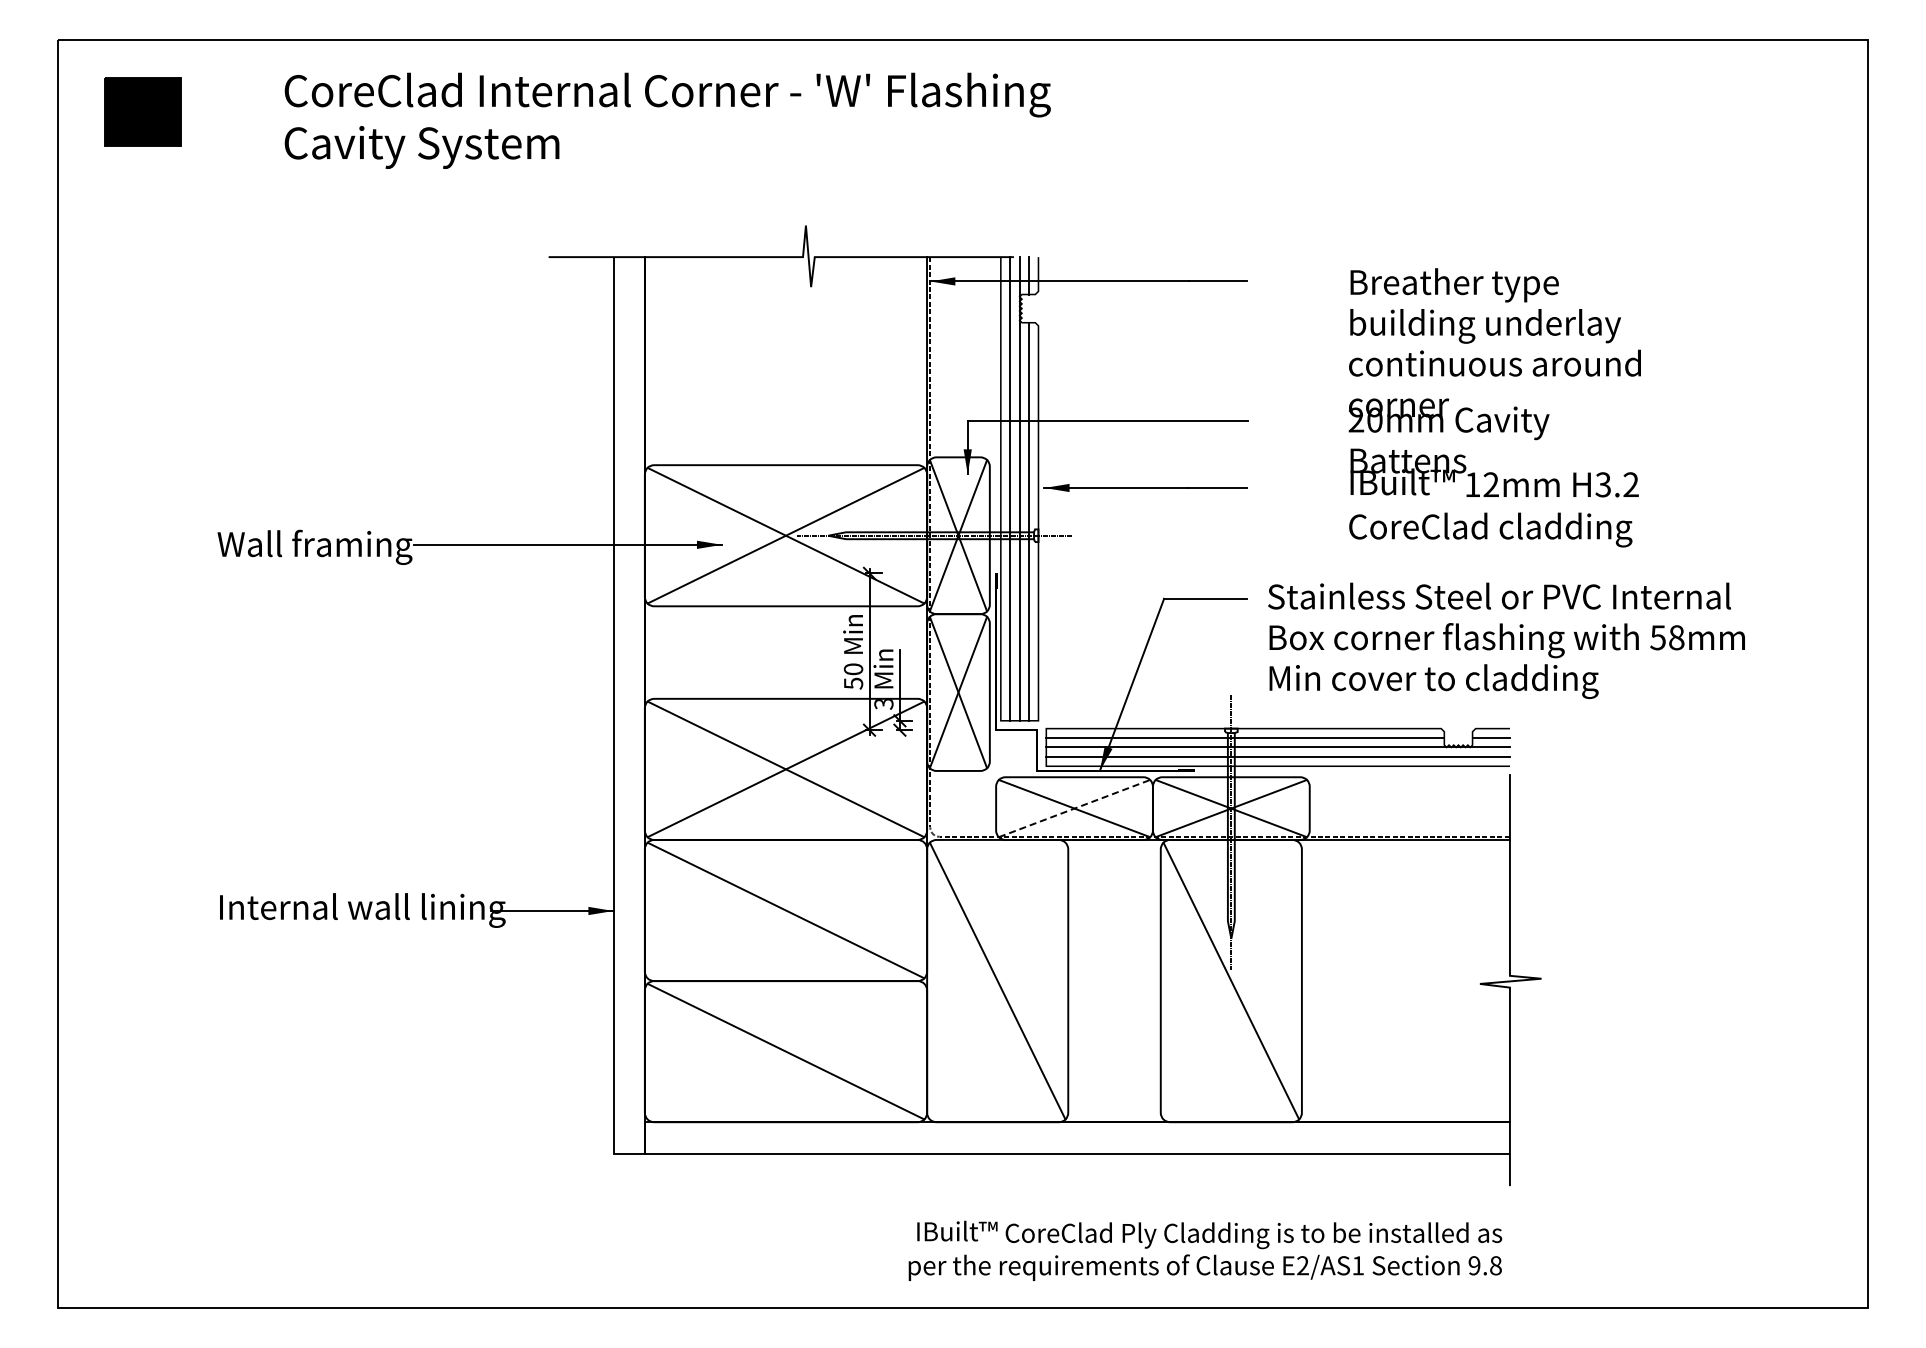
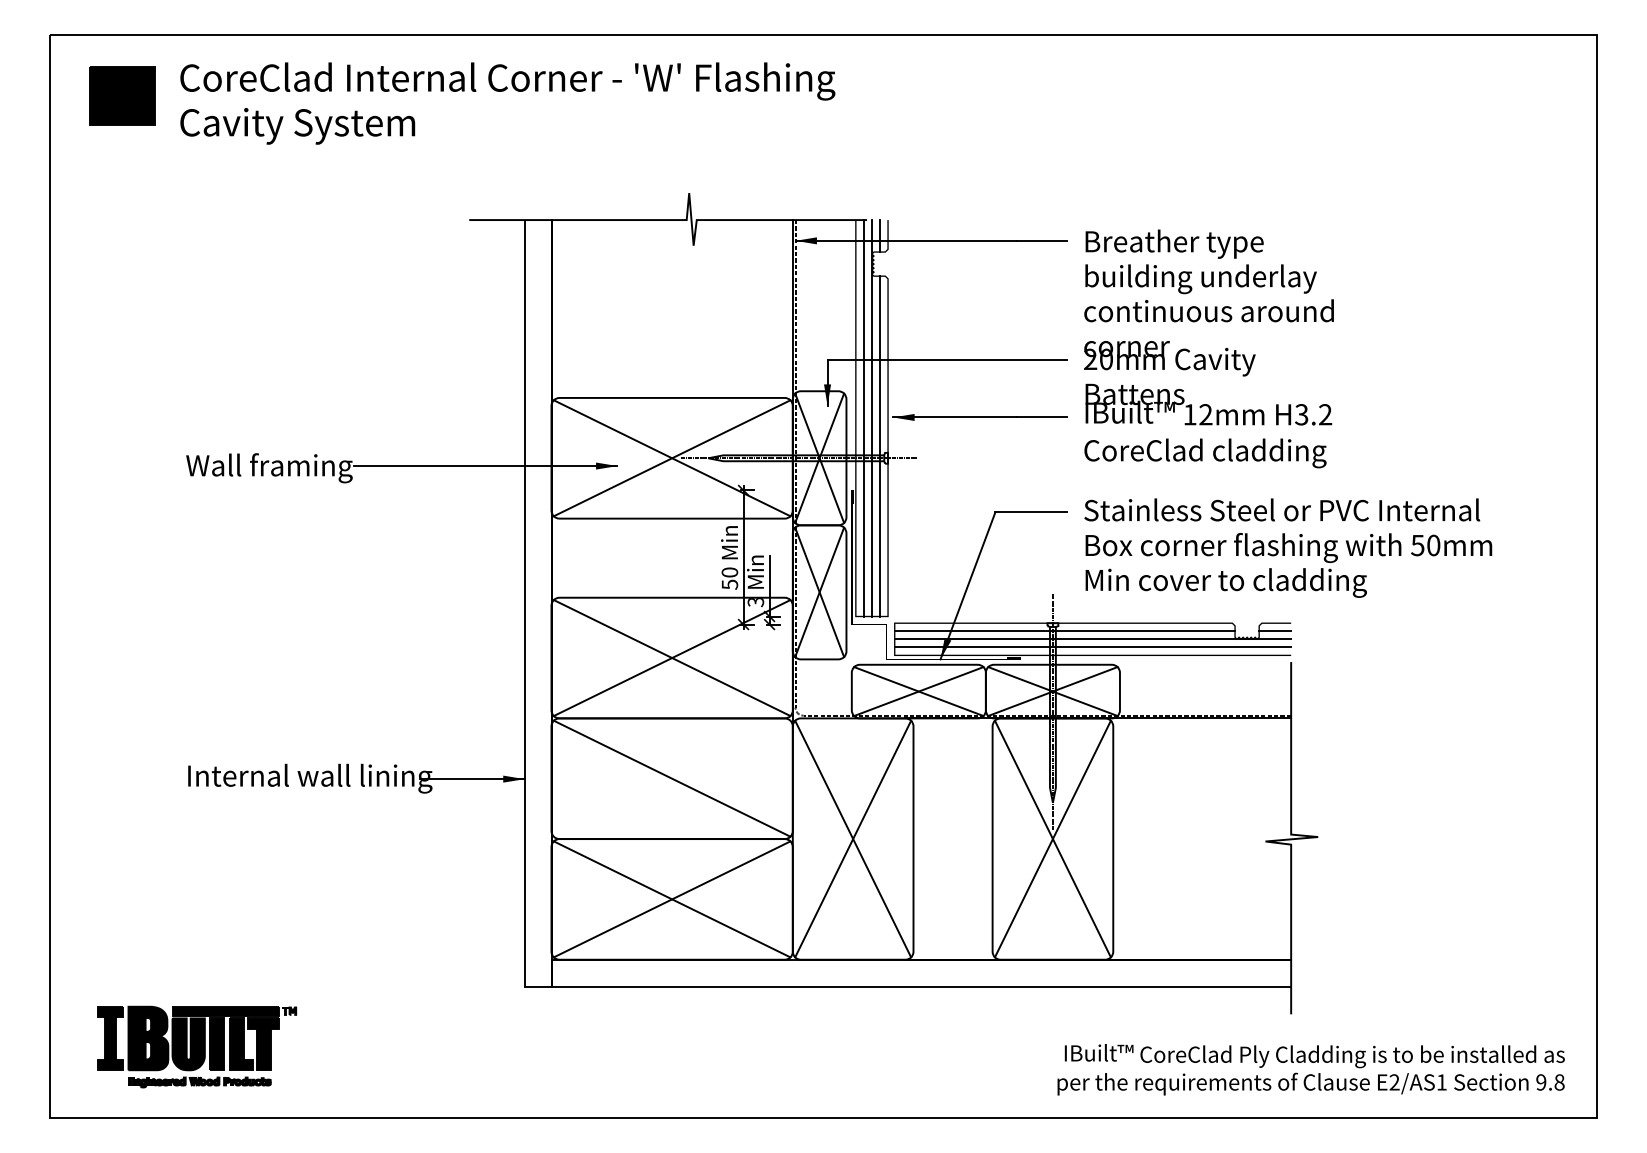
text: (667, 120) -> (507, 103), moved
text: (1494, 407) -> (1208, 348), moved
text: (1676, 637) -> (1433, 545), 58mm -> 50mm
line: (1074, 808) -> (918, 691), dashed -> solid
line: (997, 980) -> (852, 838), added
line: (1231, 980) -> (1053, 838), added
line: (785, 1051) -> (671, 899), added
part: (230, 1224) -> (197, 1047), added
text: (1205, 1250) -> (1311, 1069), moved

